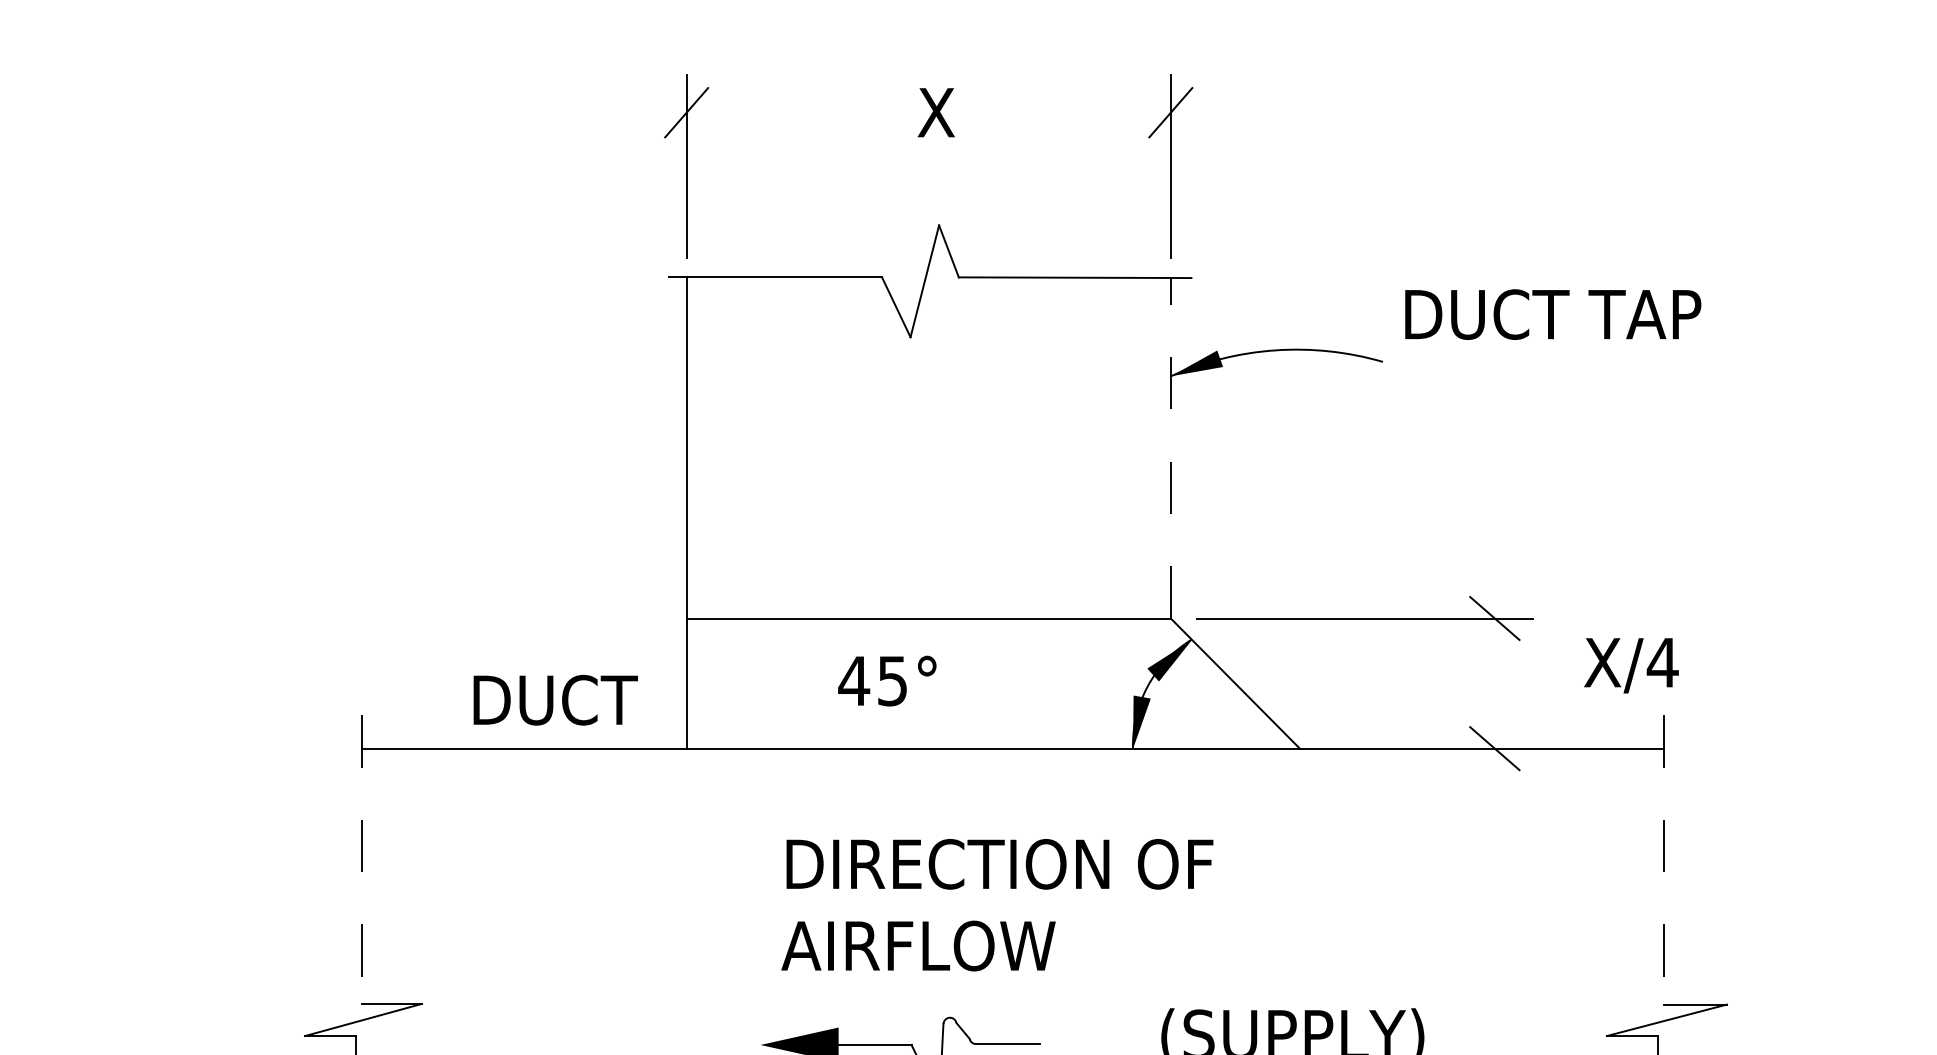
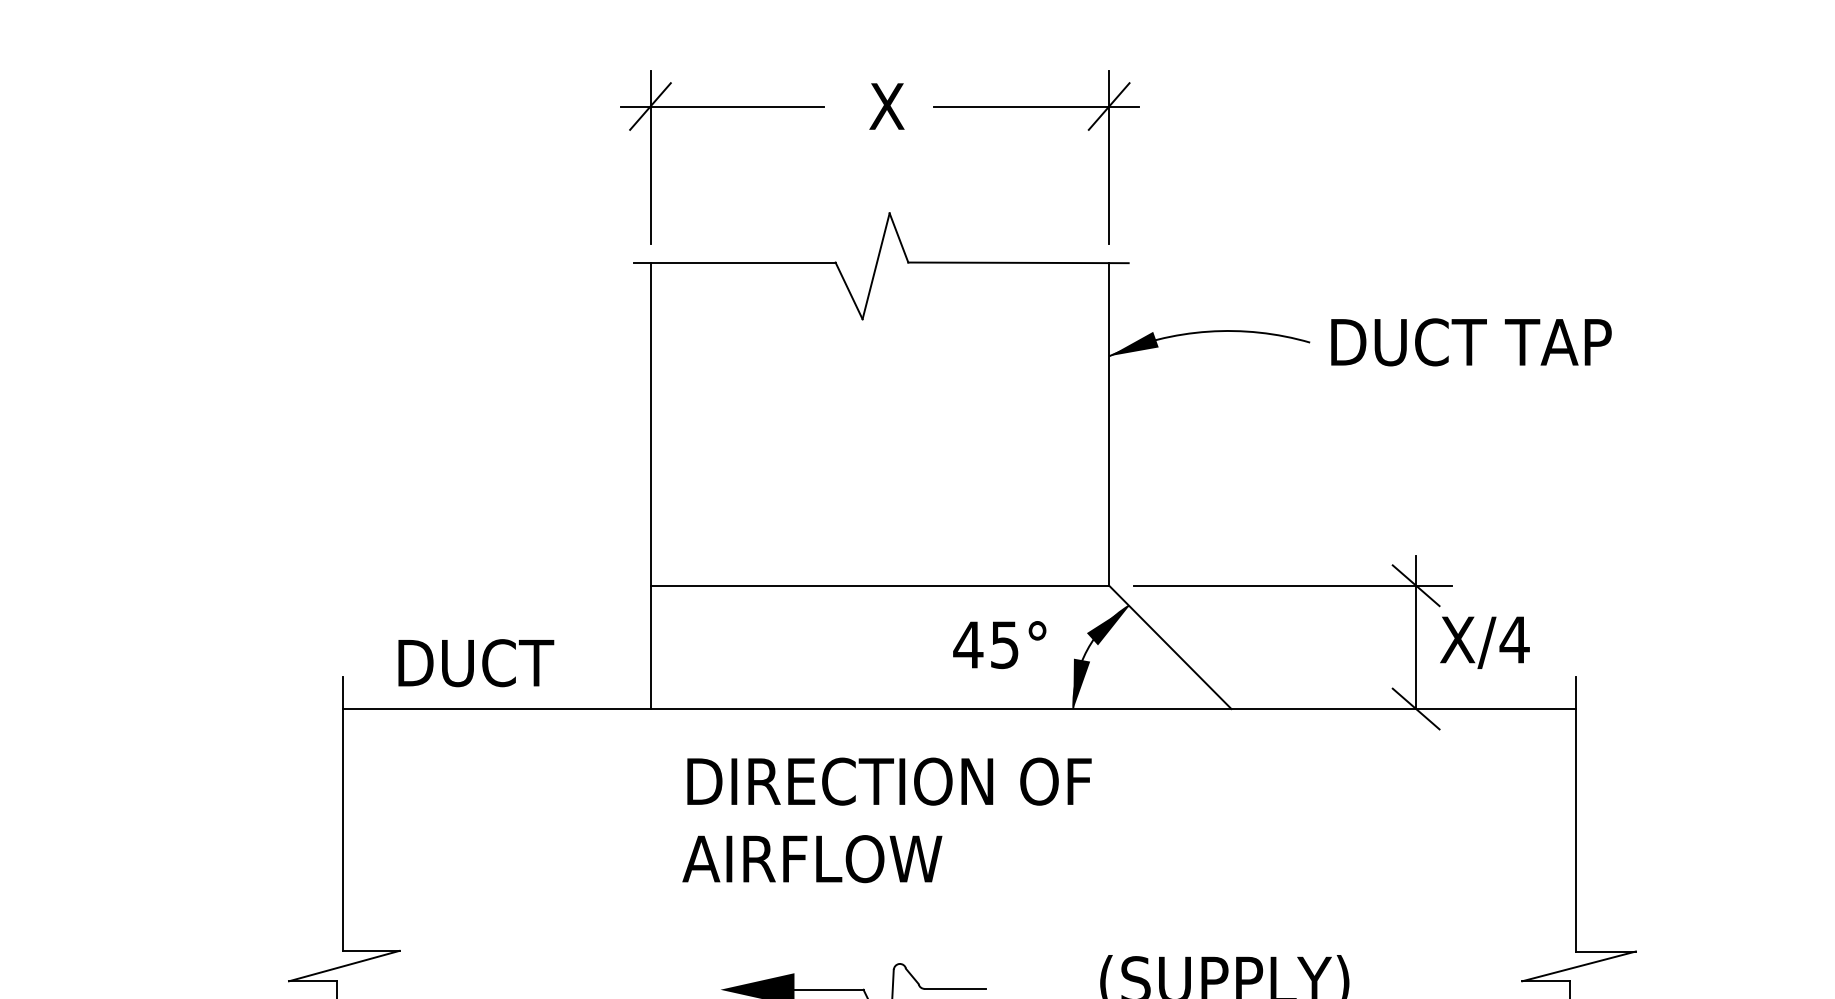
line: (762, 112) -> (722, 106), added
line: (1093, 112) -> (1035, 106), added
text: (1553, 314) -> (1471, 342), moved
line: (1170, 447) -> (1108, 423), dashed -> solid
text: (1631, 665) -> (1484, 642), moved
line: (1494, 667) -> (1415, 632), added
text: (887, 680) -> (999, 644), moved
text: (555, 699) -> (476, 662), moved
line: (1663, 859) -> (1575, 814), dashed -> solid
line: (362, 860) -> (343, 814), dashed -> solid
text: (997, 905) -> (887, 820), moved

